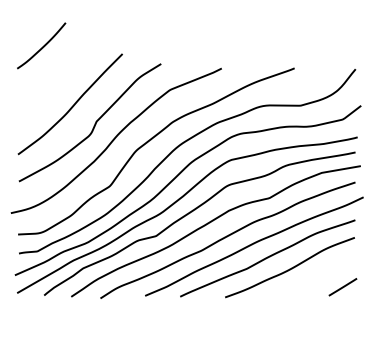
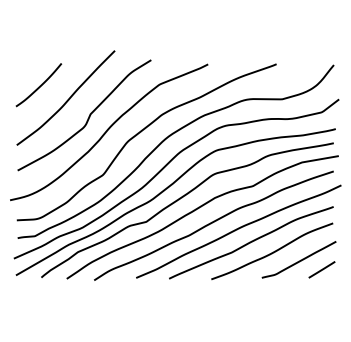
curve: (42, 46) -> (39, 85), moved
curve: (319, 277) -> (299, 260), added

